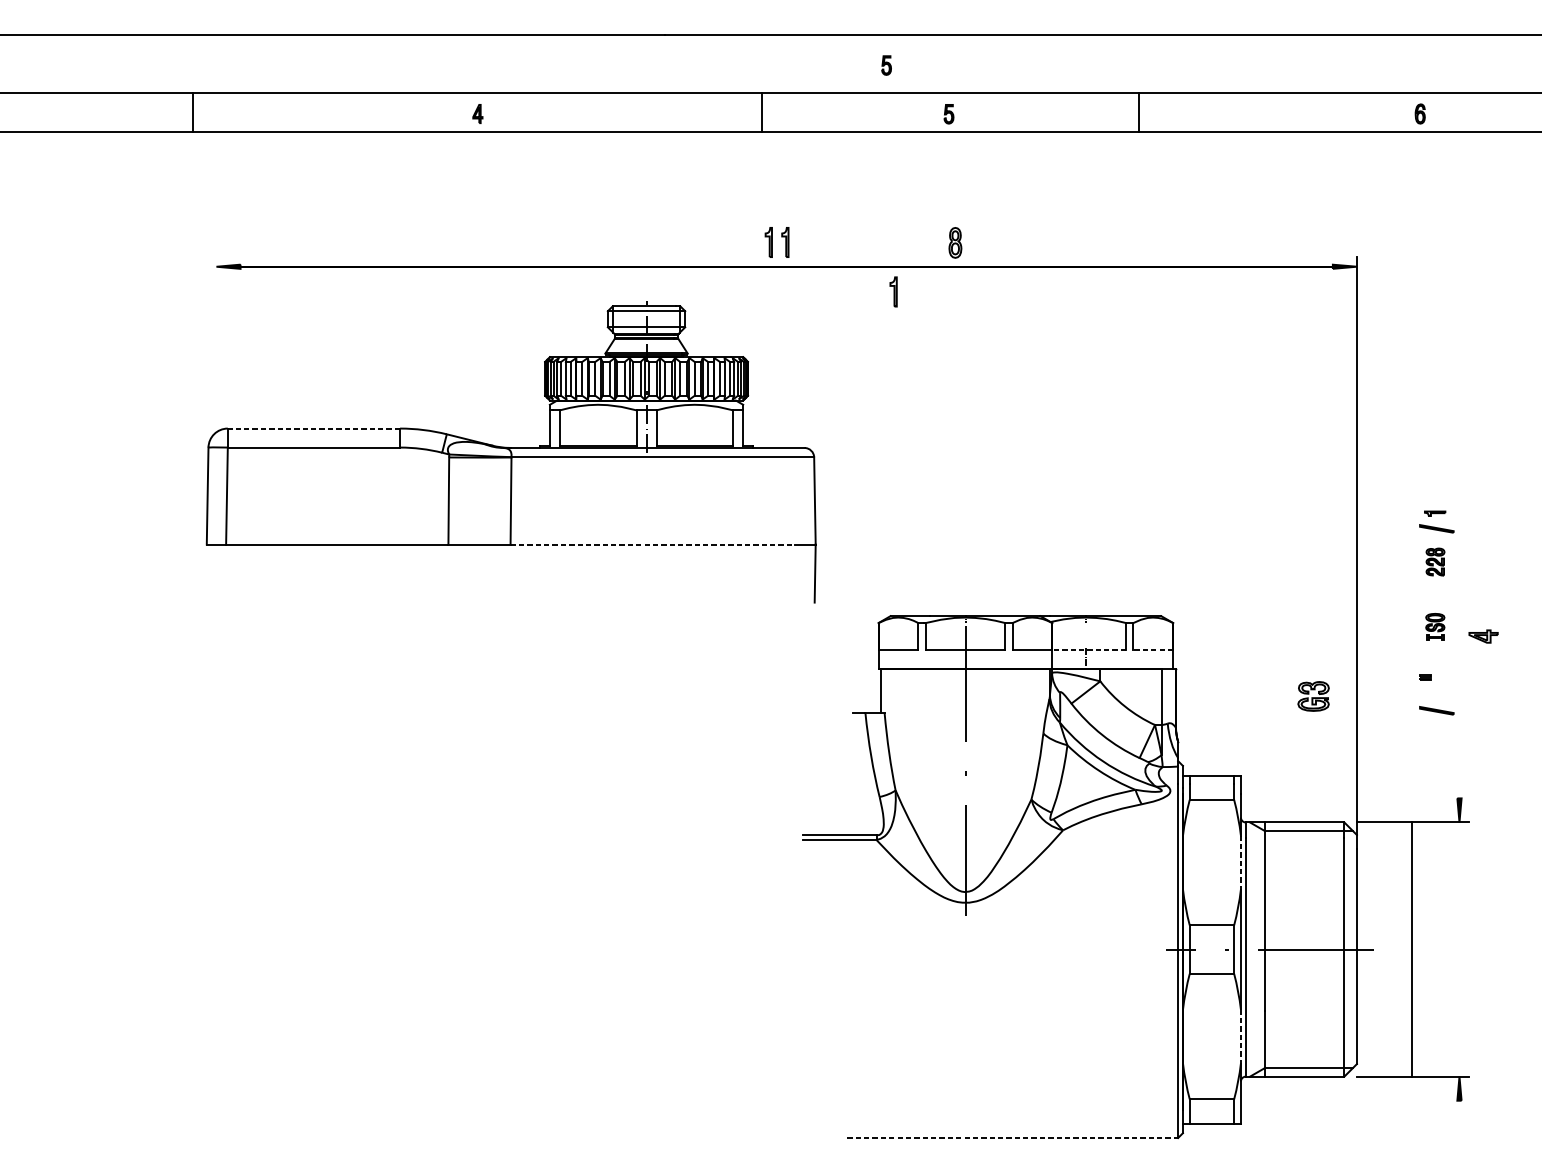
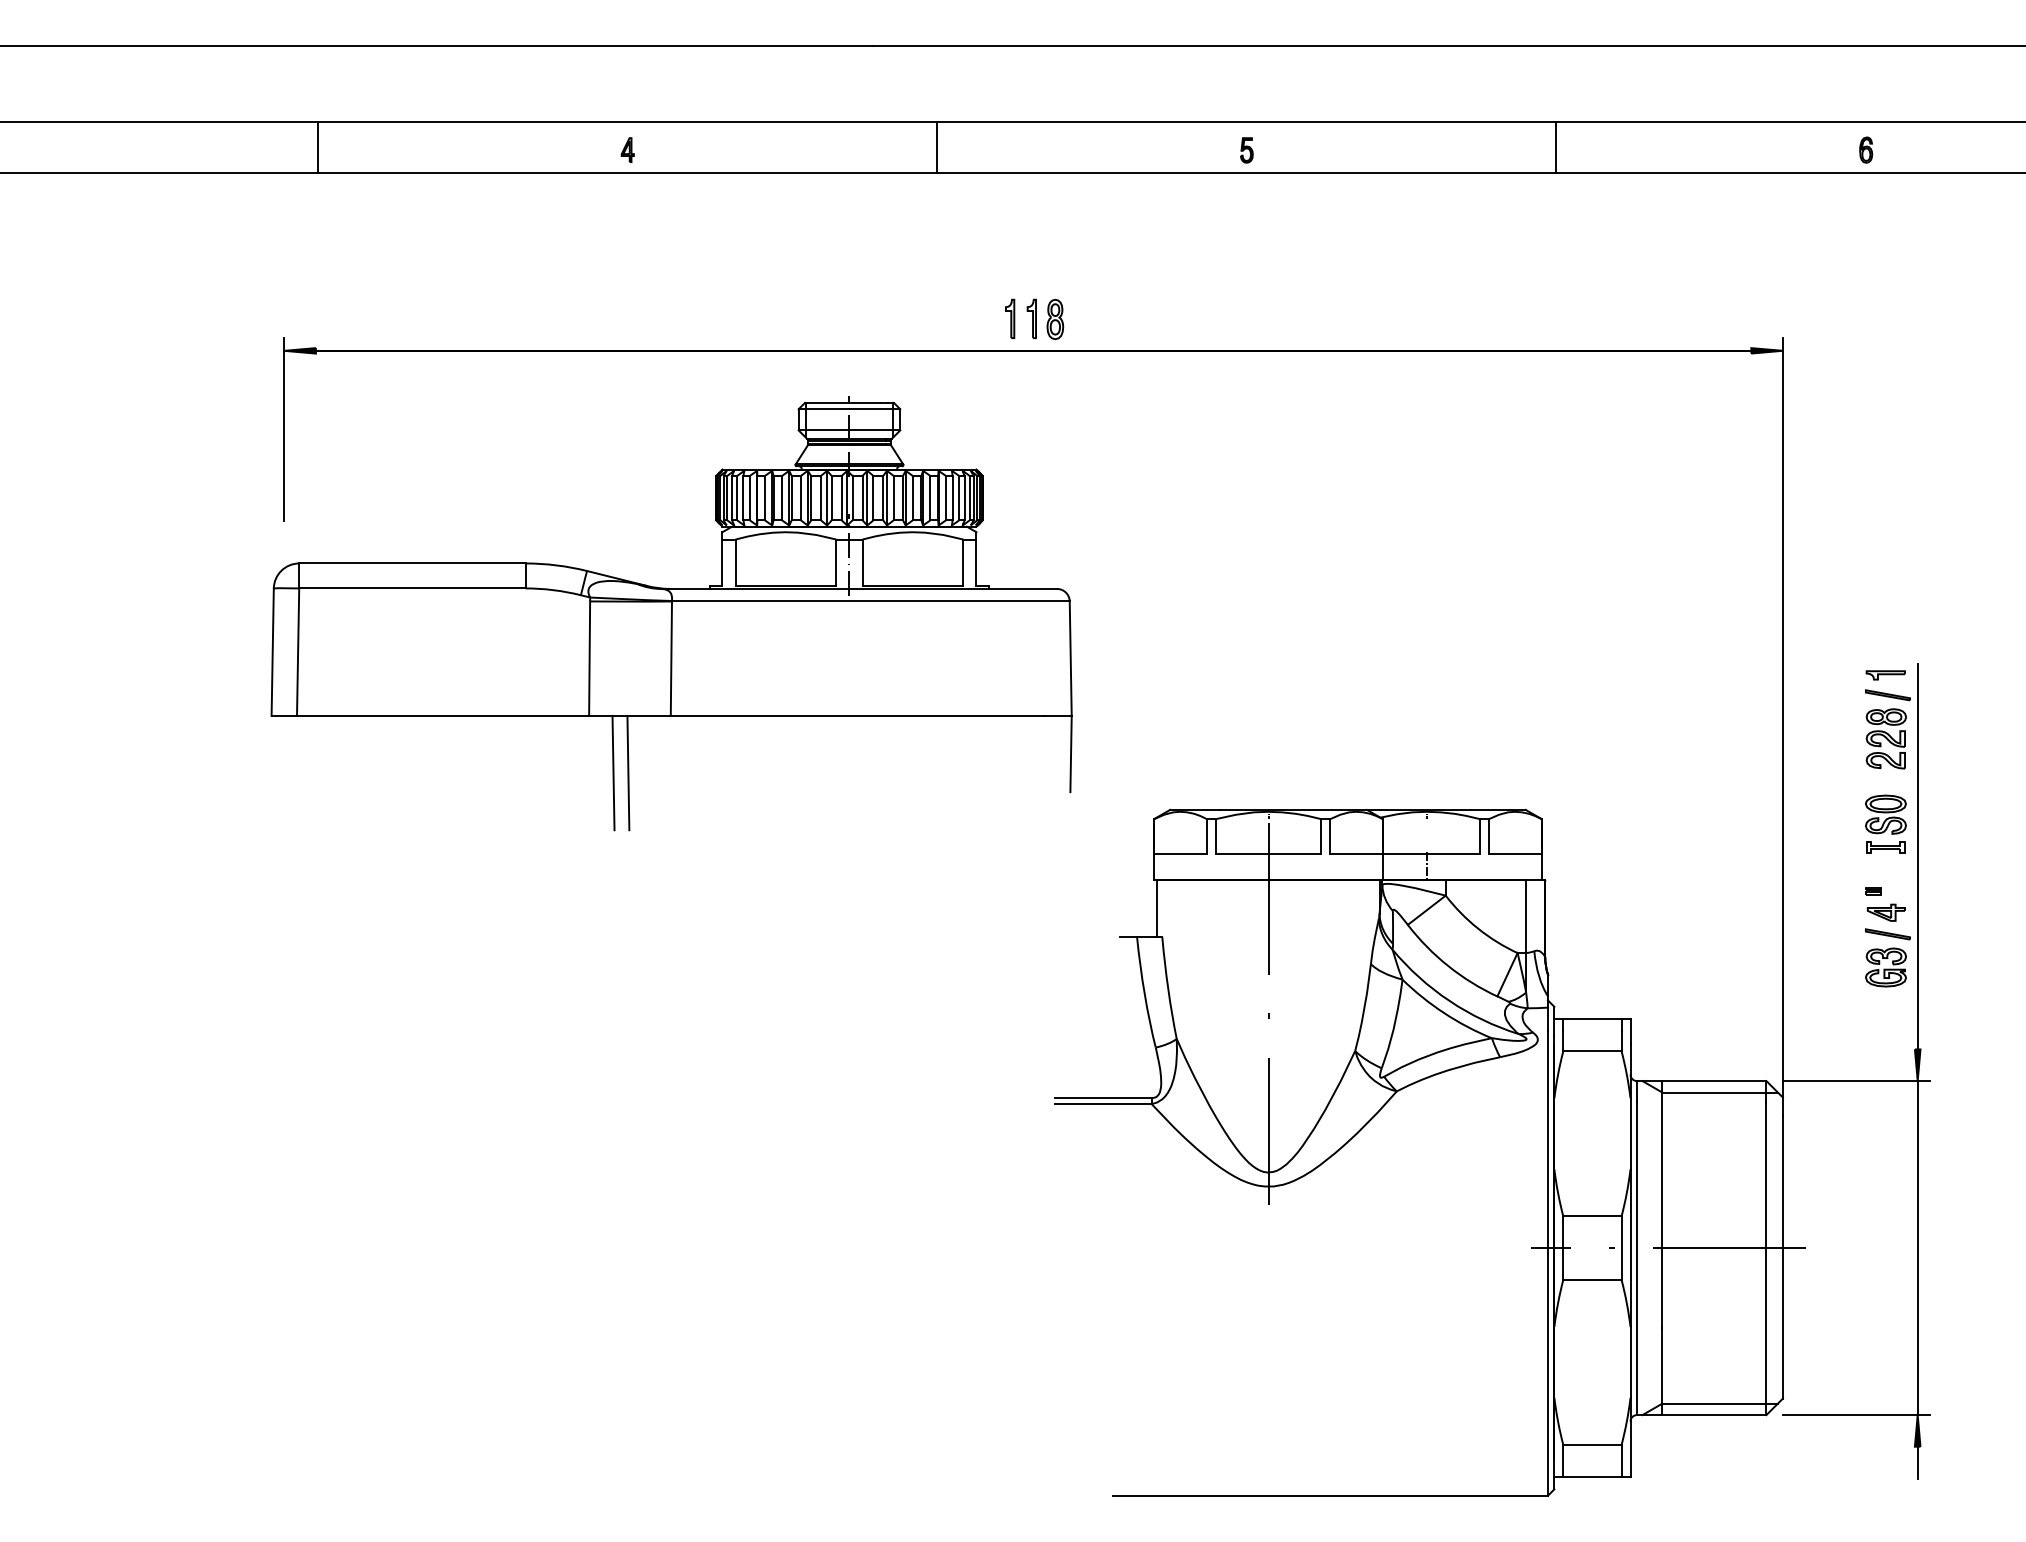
part: (886, 65) -> (1164, 86), removed
line: (193, 112) -> (317, 147), moved
line: (761, 112) -> (936, 147), moved
line: (1138, 112) -> (1556, 147), moved
part: (955, 242) -> (1055, 319), moved
part: (893, 291) -> (1174, 383), removed
line: (216, 326) -> (284, 429), added
line: (313, 428) -> (411, 563), dashed -> solid
part: (1434, 513) -> (1885, 675), size x1.43
line: (652, 544) -> (857, 715), dashed -> solid
part: (1434, 561) -> (1885, 738), size x1.67
line: (466, 587) -> (613, 772), added
line: (478, 587) -> (628, 772), added
part: (1434, 626) -> (1885, 823), size x1.67
part: (1482, 636) -> (1885, 912), moved
line: (1088, 650) -> (1430, 854), dashed -> solid
line: (1152, 650) -> (1514, 854), dashed -> solid
line: (1459, 651) -> (1917, 856), added
part: (1313, 696) -> (1885, 967), moved
line: (1240, 862) -> (1630, 1133), dashed -> solid
line: (1411, 949) -> (1917, 1248), moved
line: (1240, 1036) -> (1630, 1362), dashed -> solid
line: (1459, 1112) -> (1917, 1462), added
line: (1013, 1137) -> (1331, 1495), dashed -> solid

